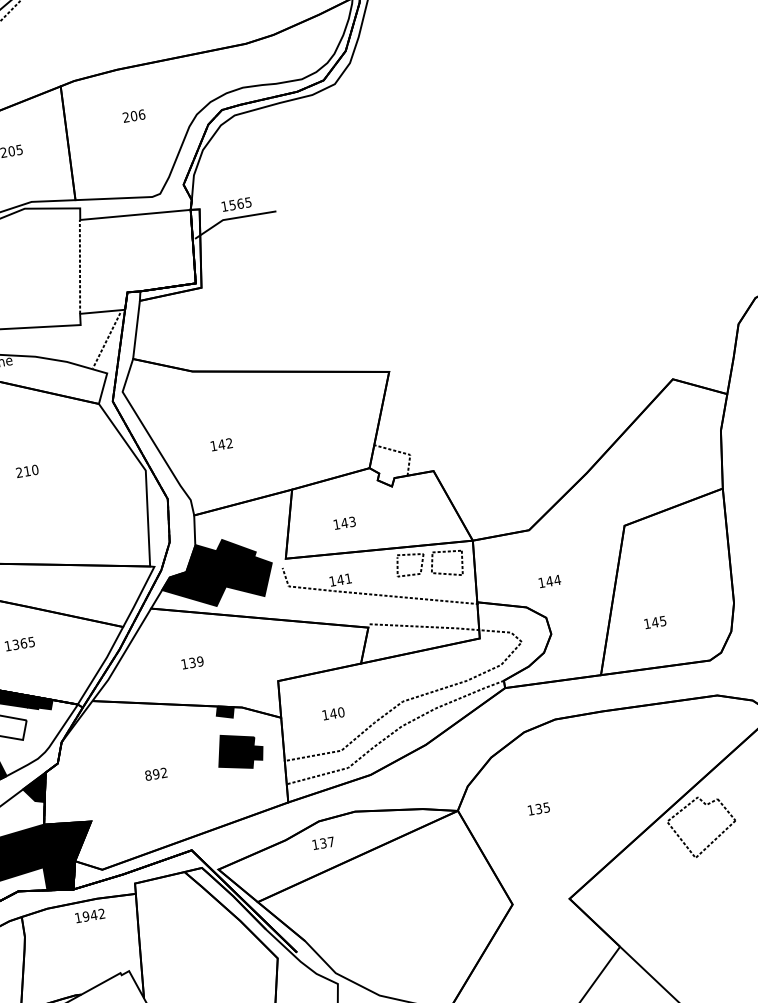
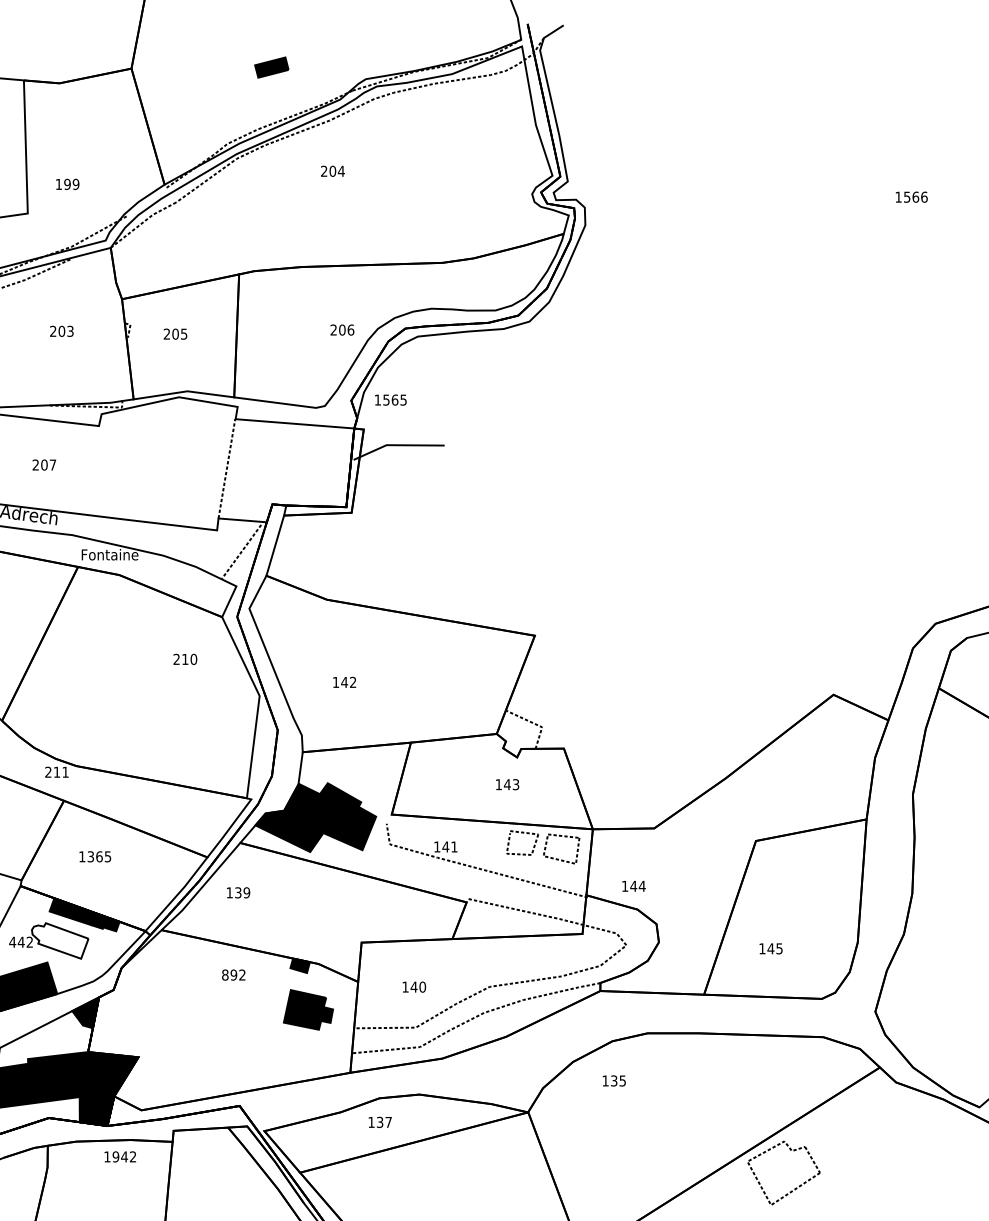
text: (134, 115) -> (342, 329), moved
text: (236, 204) -> (390, 399), moved
text: (27, 470) -> (185, 658), moved
text: (344, 523) -> (507, 784), moved
text: (549, 581) -> (633, 886), moved
text: (192, 662) -> (238, 892), moved
text: (155, 773) -> (233, 974), moved
text: (538, 808) -> (613, 1080), moved

